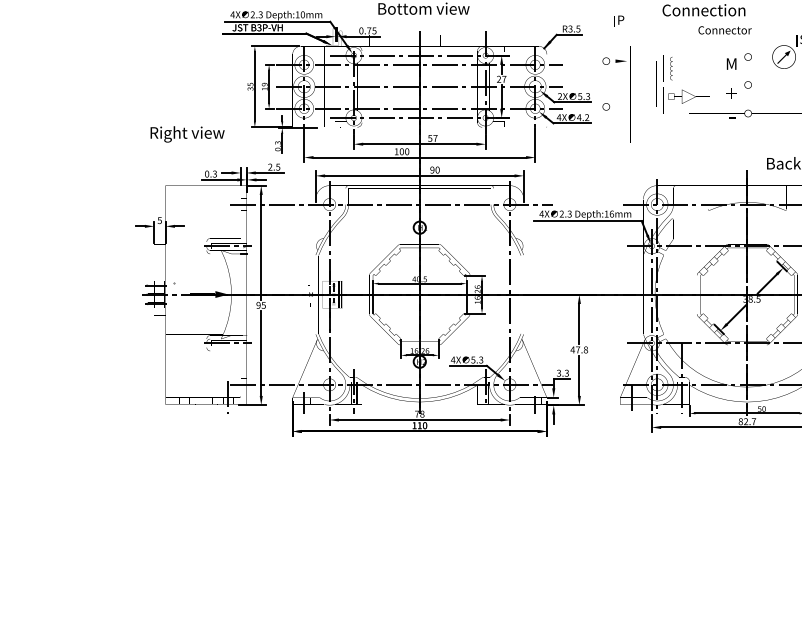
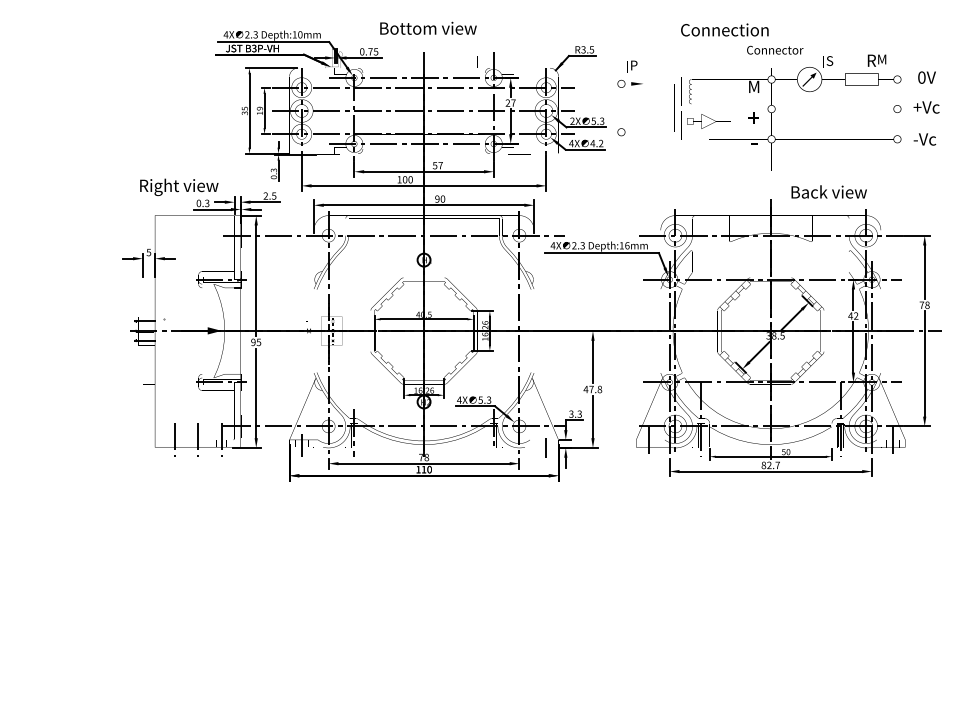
text: (619, 21) -> (632, 66), moved
text: (725, 29) -> (775, 49), moved
text: (187, 133) -> (179, 186), moved
line: (184, 397) -> (175, 439), added
line: (206, 397) -> (198, 439), added

